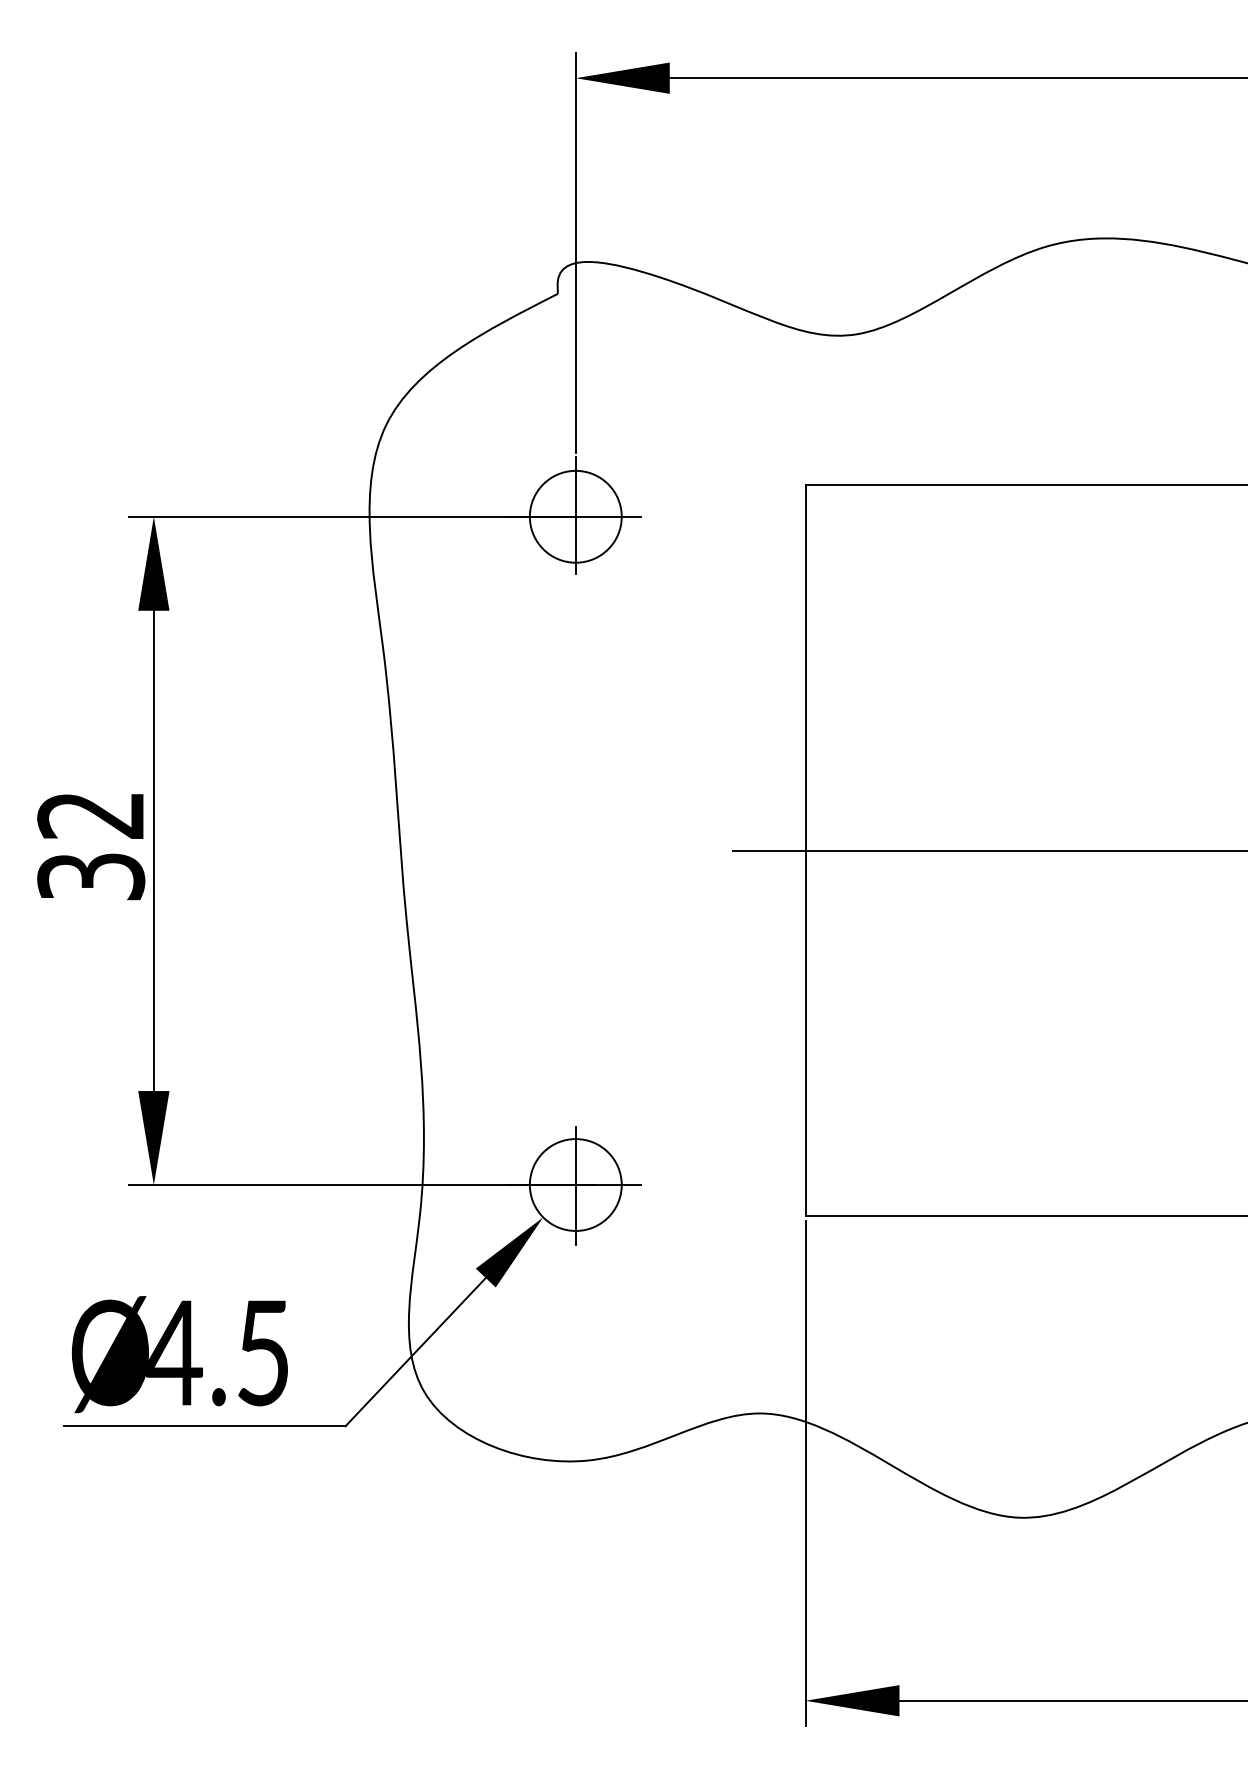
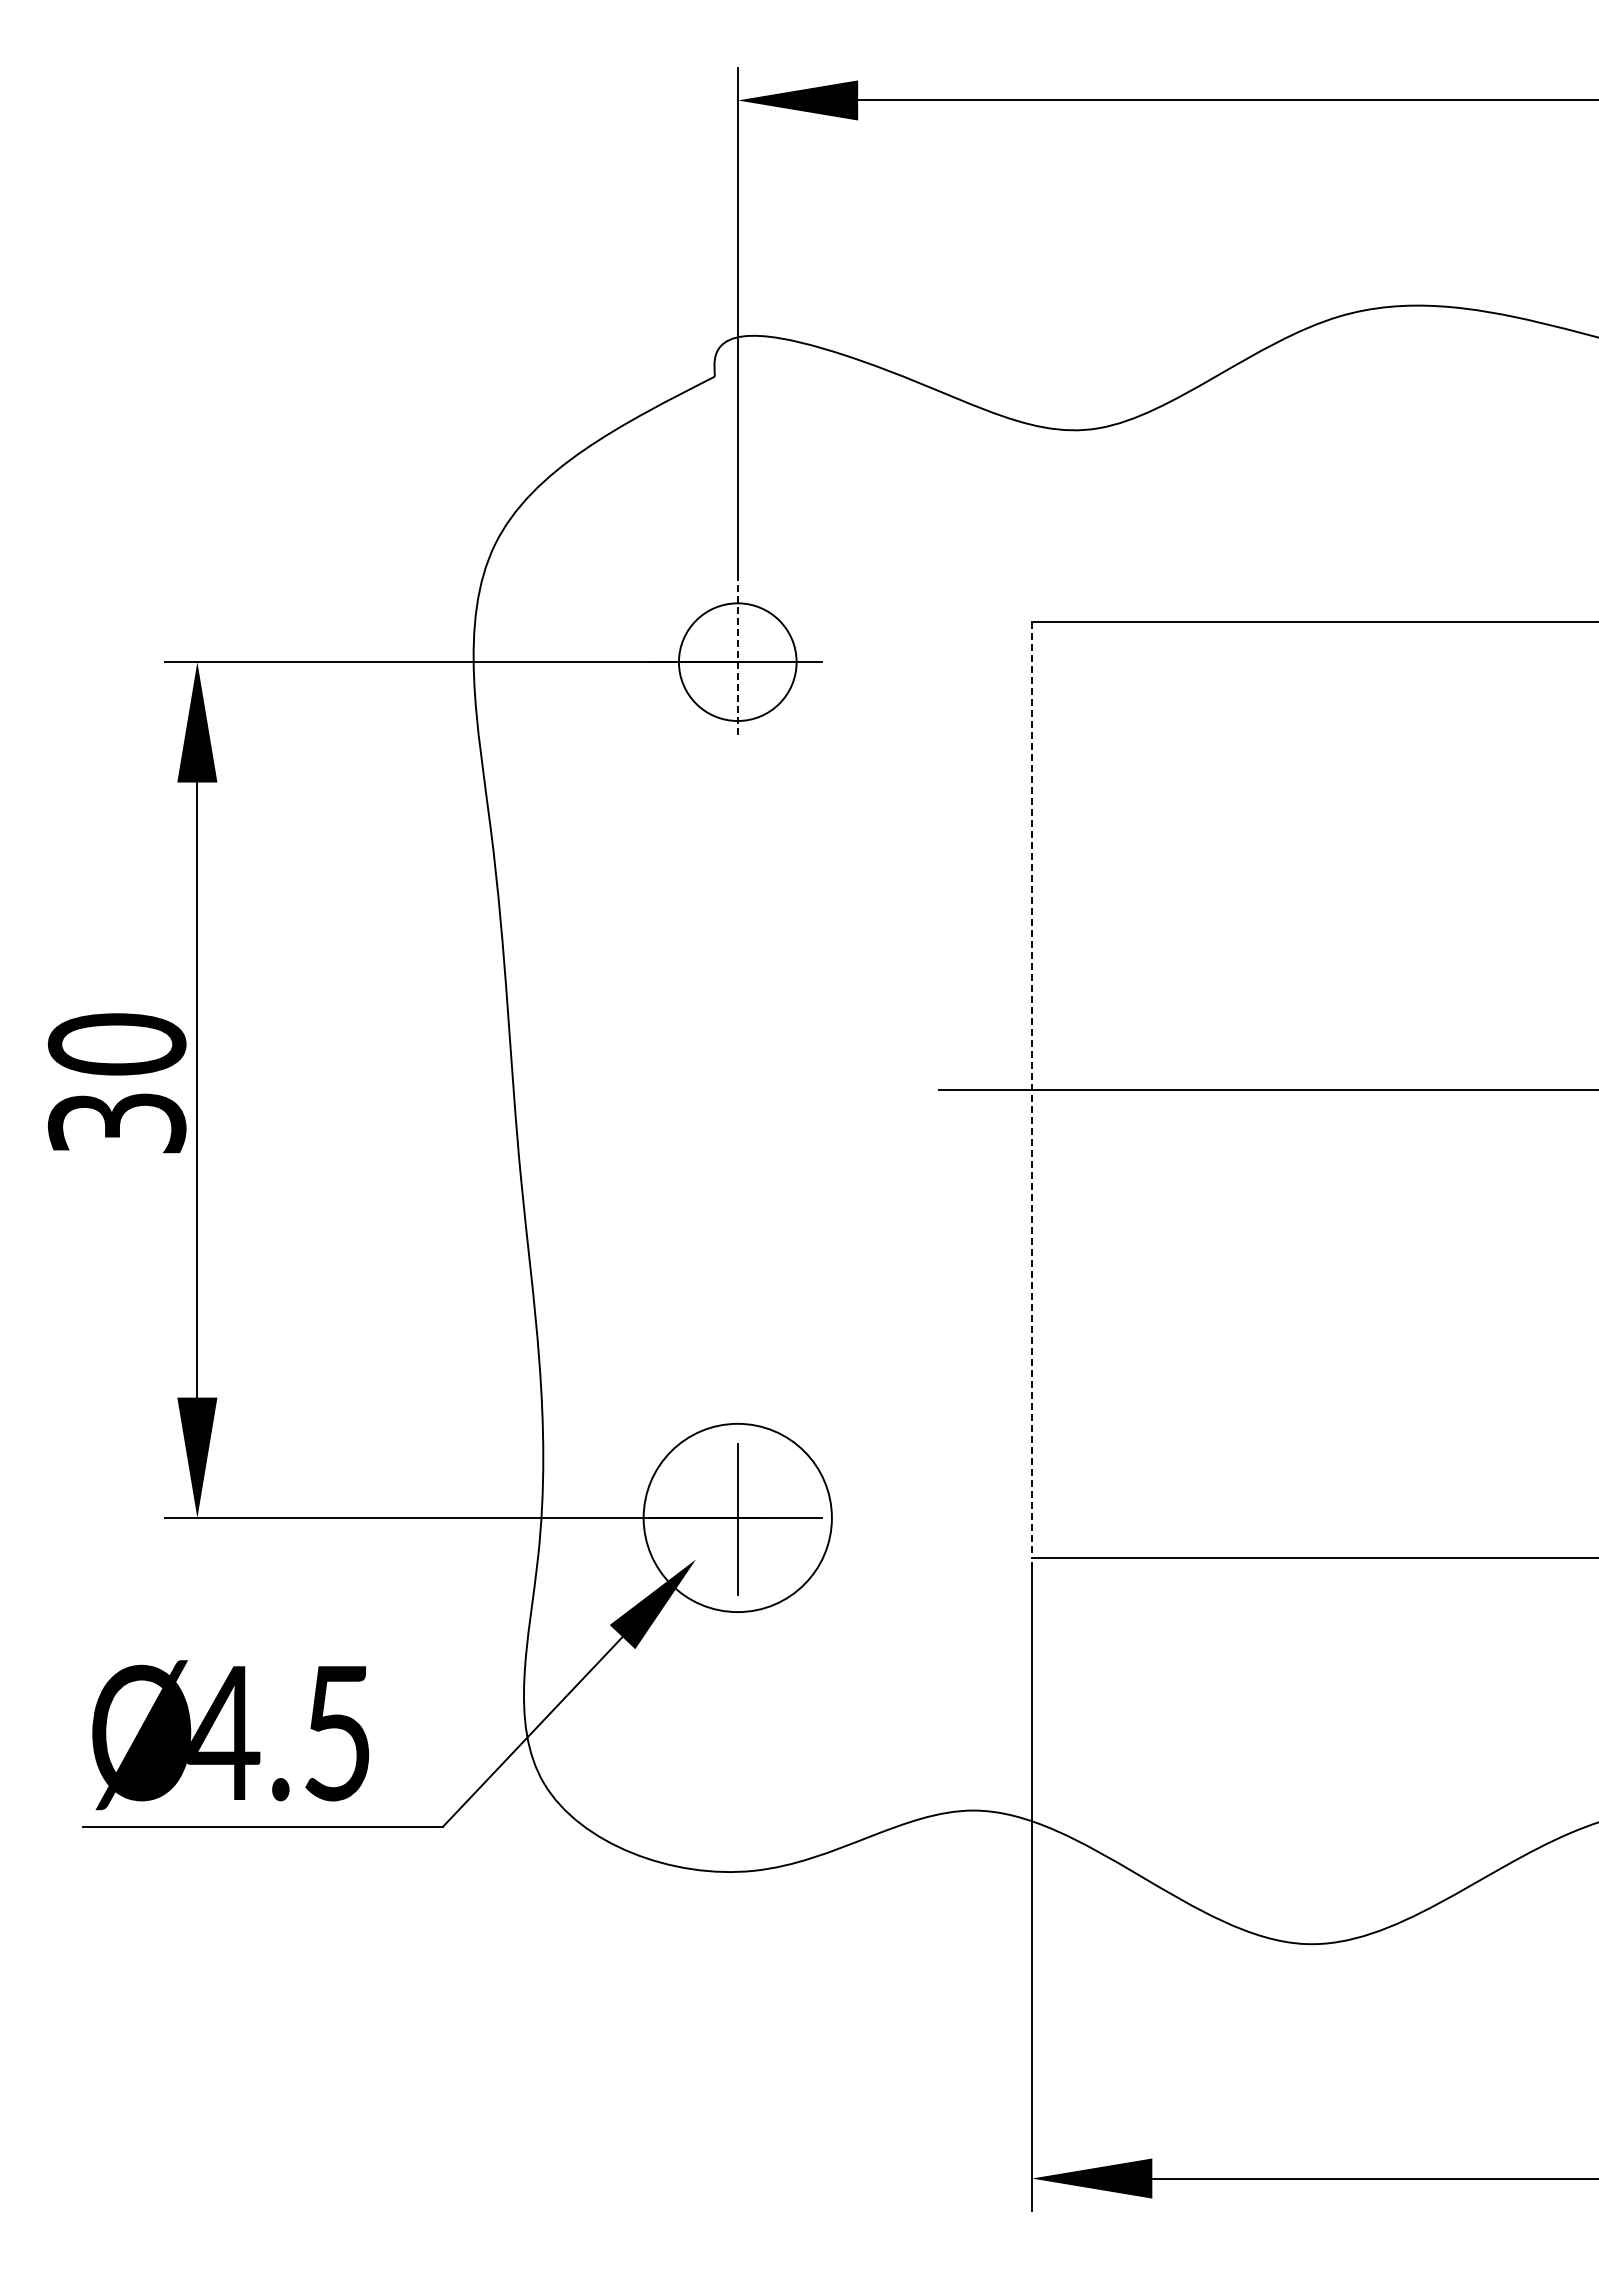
line: (575, 516) -> (737, 661), solid -> dashed
text: (90, 815) -> (116, 1044), 32 -> 30
line: (805, 851) -> (1031, 1090), solid -> dashed
circle: (575, 1184) -> (737, 1517), size x1.6

